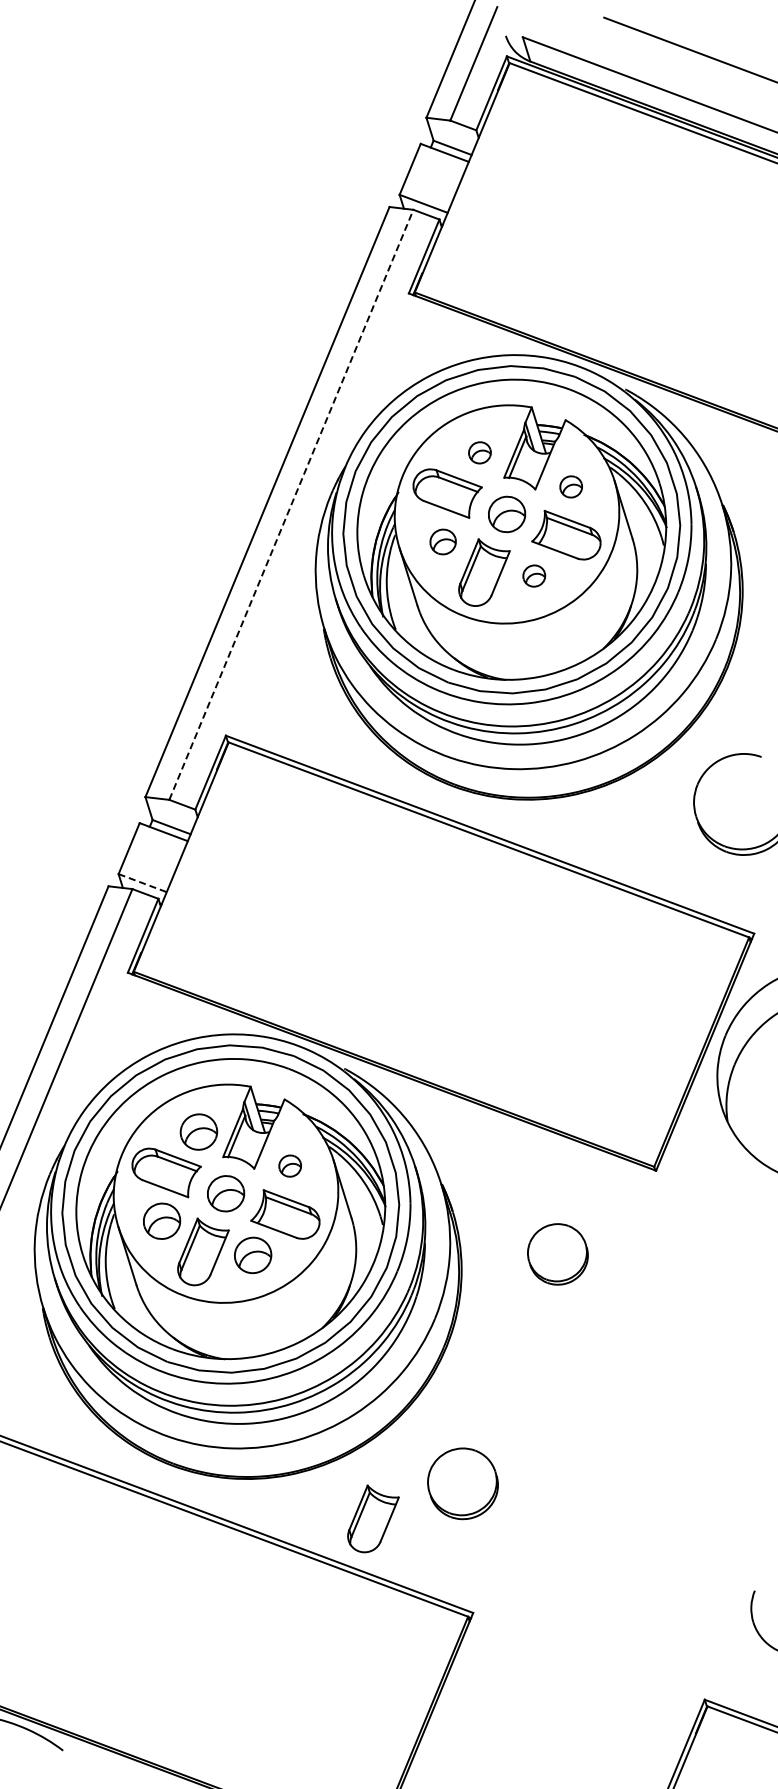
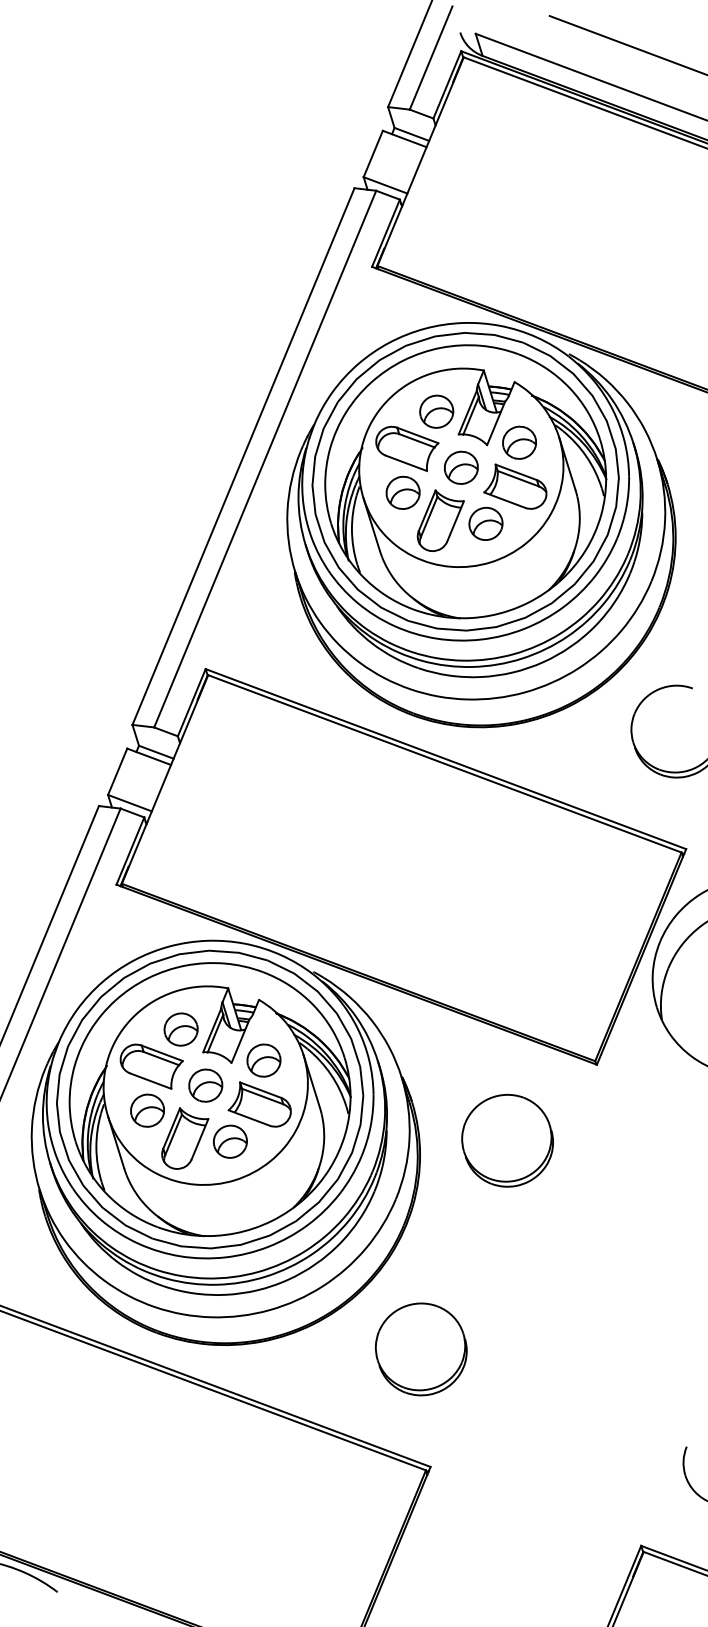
part: (479, 452) -> (436, 411), size x1.67
part: (571, 486) -> (519, 442), size x1.67
line: (291, 504) -> (265, 458), dashed -> solid
part: (443, 541) -> (403, 492), size x1.43
part: (534, 575) -> (486, 523), size x1.67
line: (142, 883) -> (129, 803), dashed -> solid
part: (290, 1165) -> (264, 1059), size x1.67
part: (557, 1254) -> (507, 1140), size x1.67
part: (462, 1483) -> (420, 1349), size x1.43
part: (373, 1518) -> (339, 1381), removed

